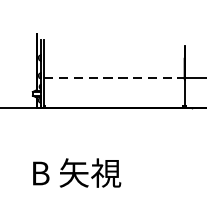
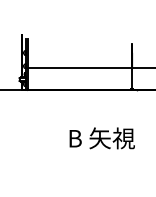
line: (115, 77) -> (80, 67), dashed -> solid
text: (76, 173) -> (101, 138), moved

